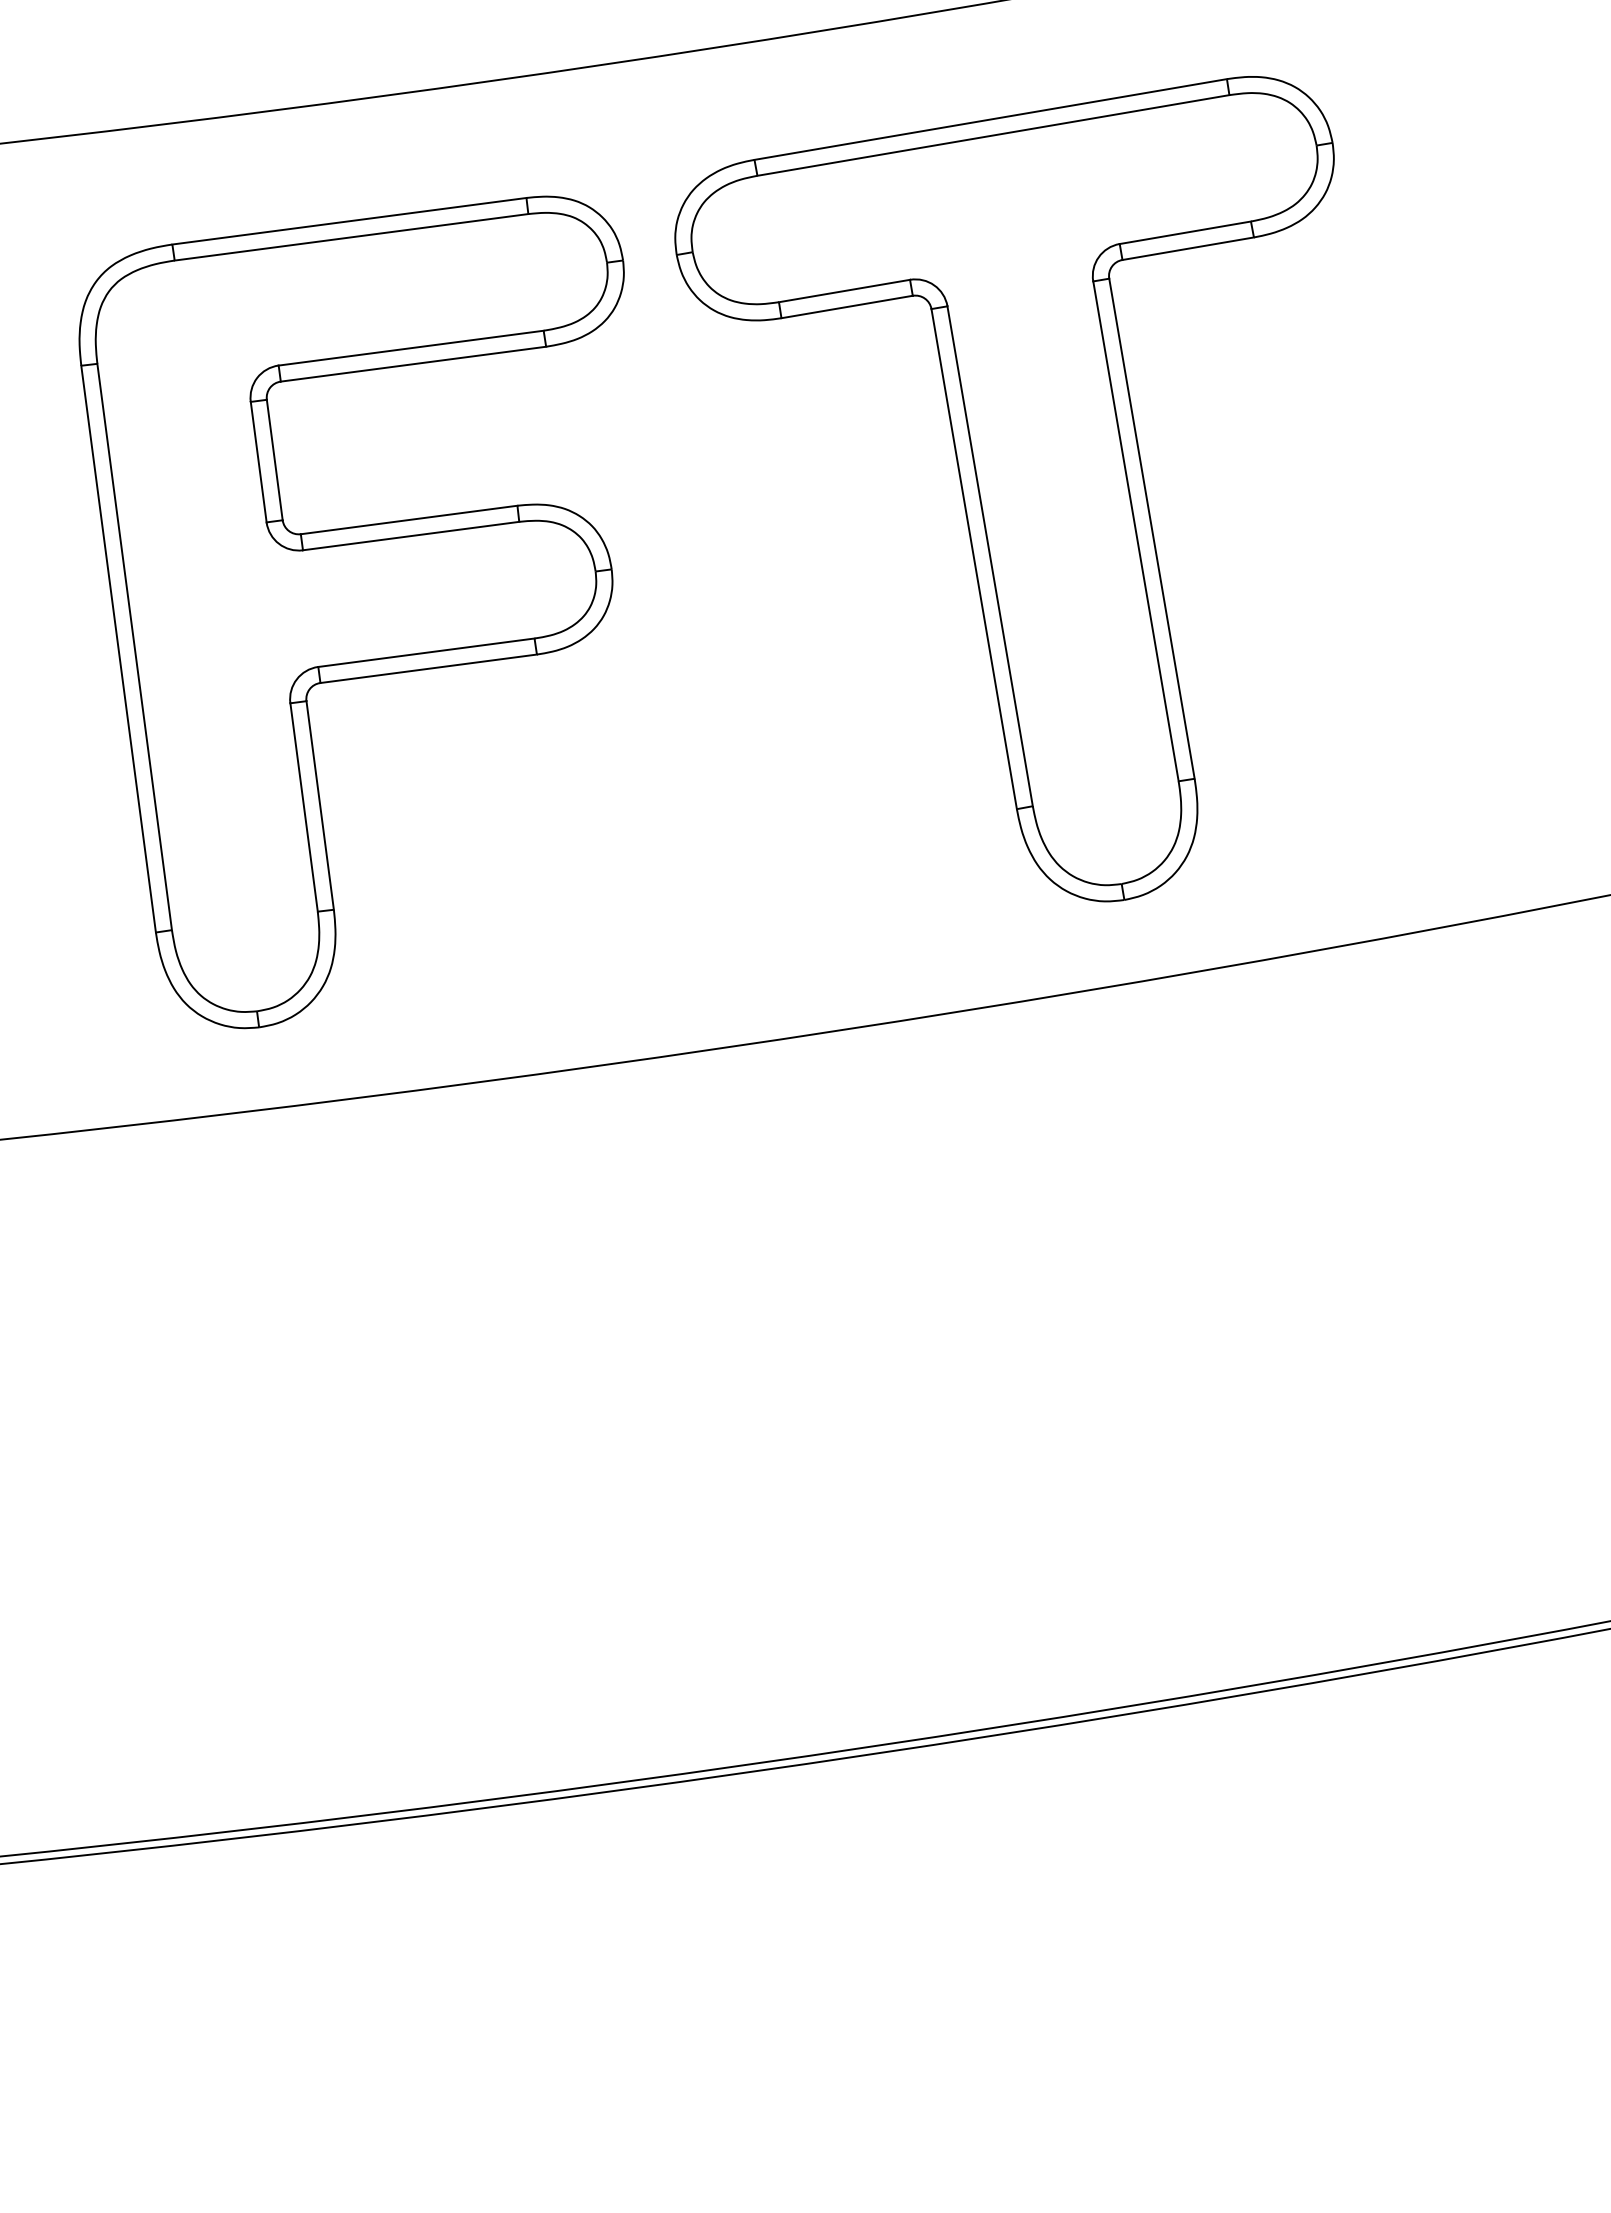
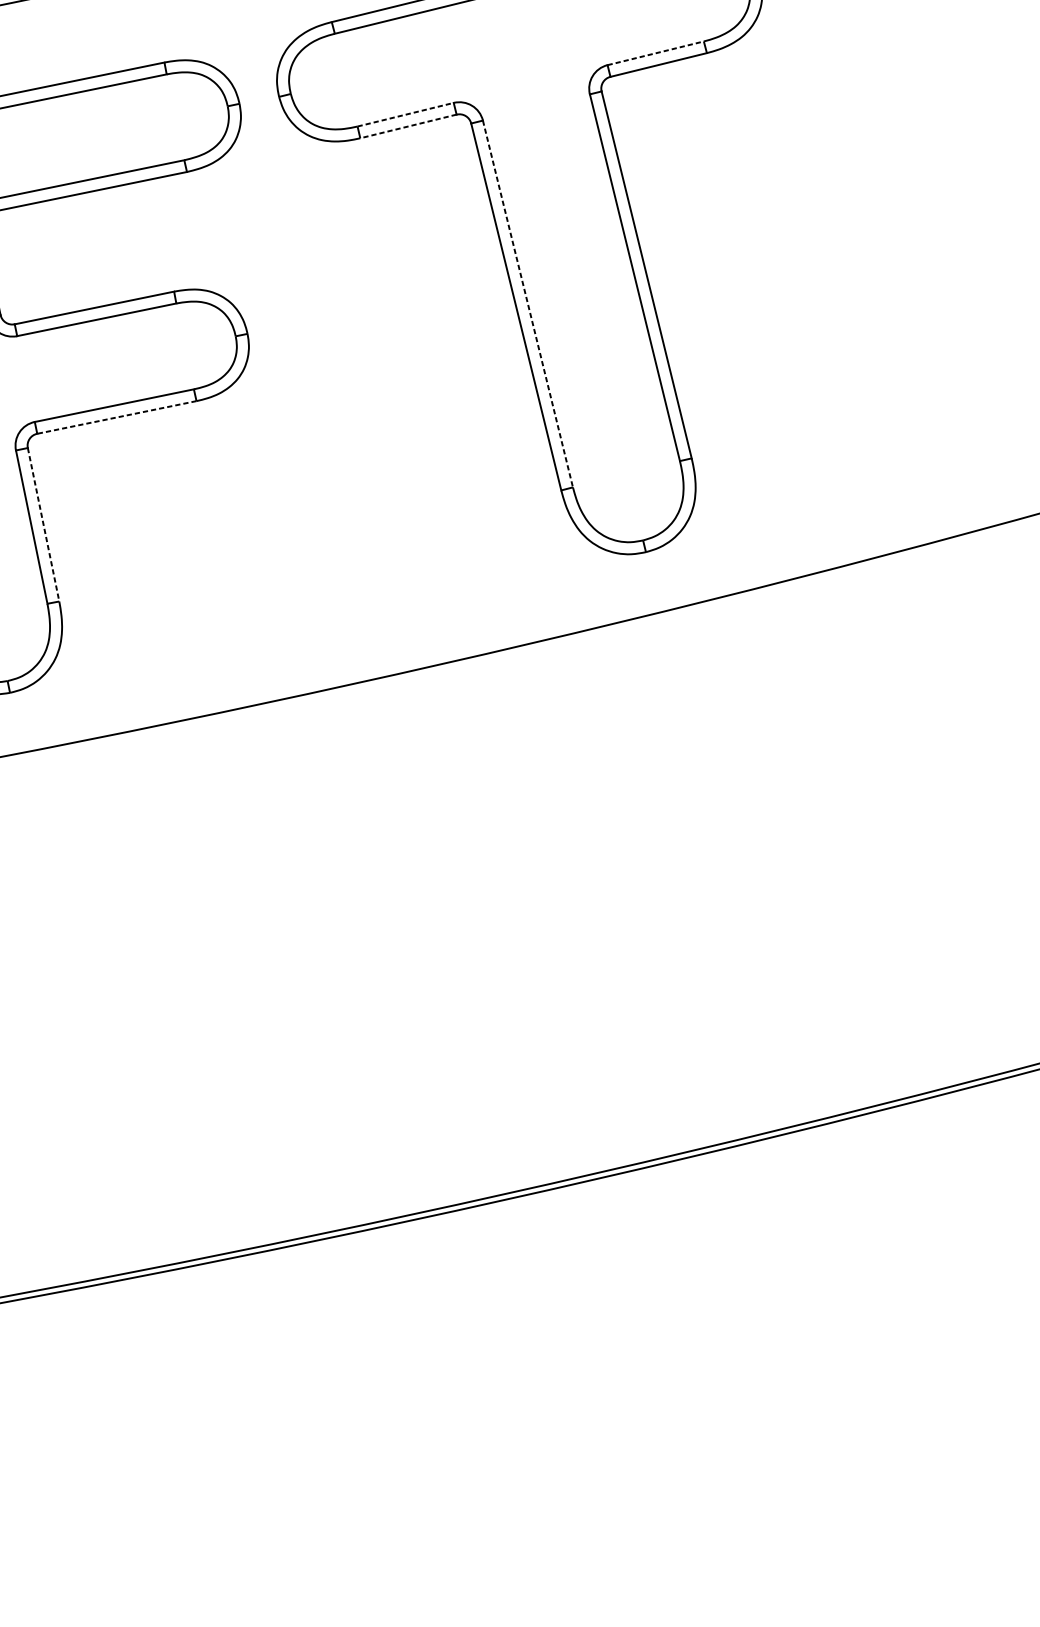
line: (1185, 232) -> (655, 53), solid -> dashed
line: (845, 290) -> (406, 114), solid -> dashed
line: (847, 307) -> (408, 126), solid -> dashed
line: (990, 556) -> (528, 304), solid -> dashed
line: (428, 668) -> (116, 417), solid -> dashed
line: (320, 805) -> (43, 524), solid -> dashed

